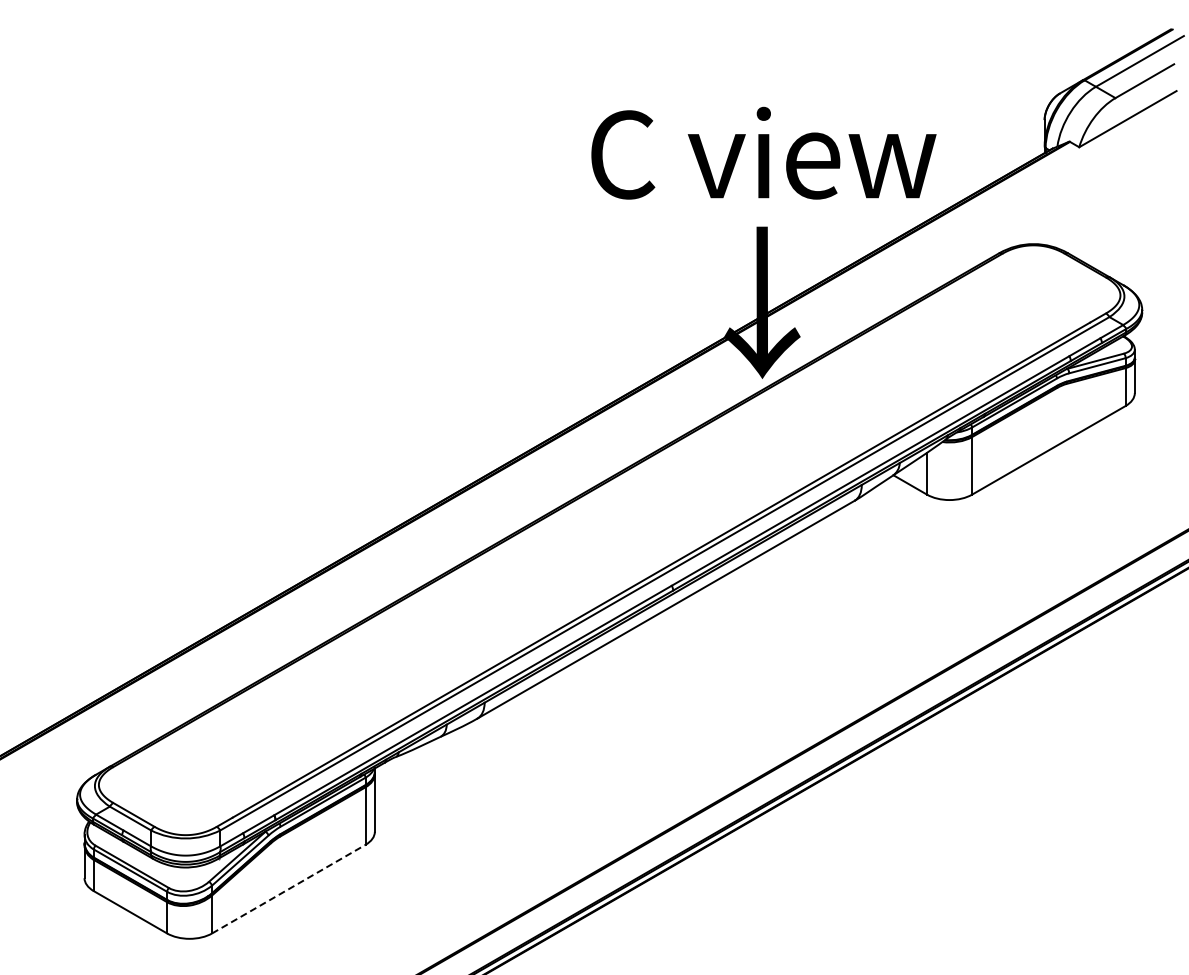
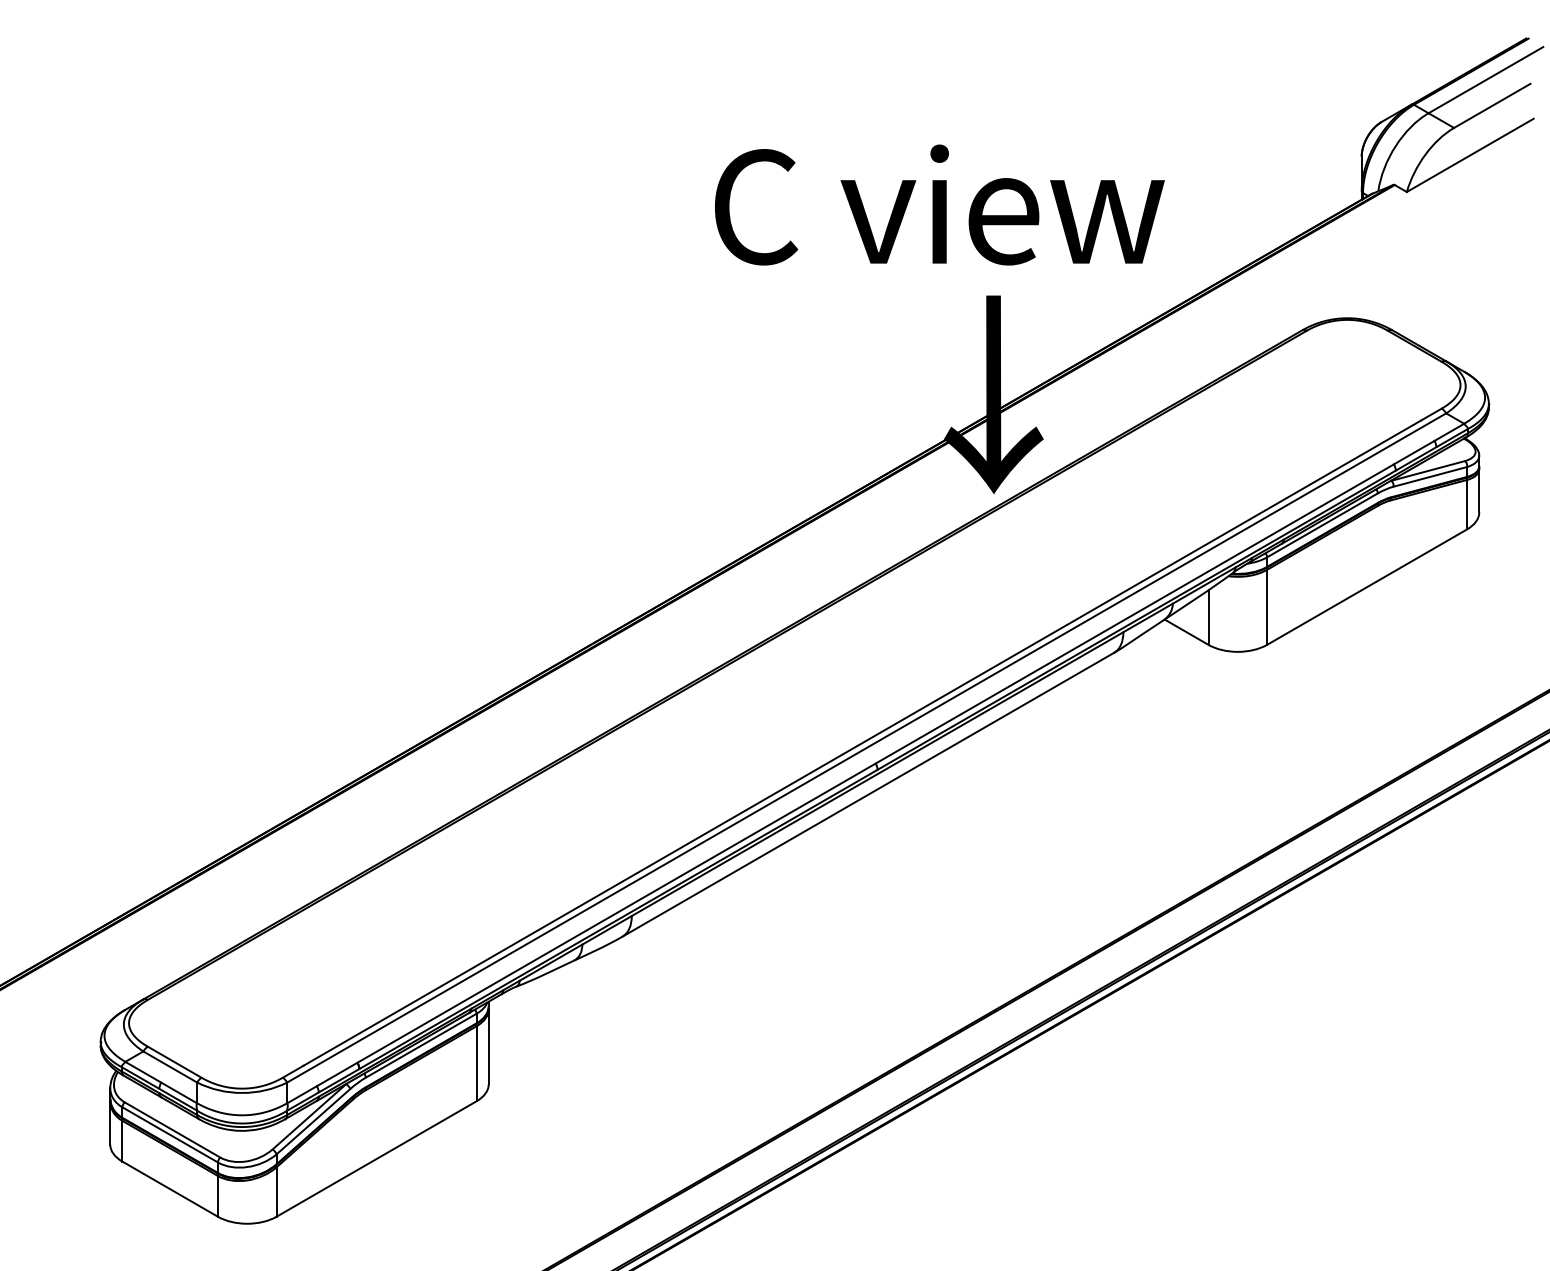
text: (763, 152) -> (939, 204), moved
line: (288, 889) -> (376, 1159), dashed -> solid

